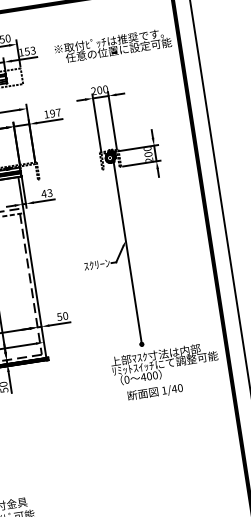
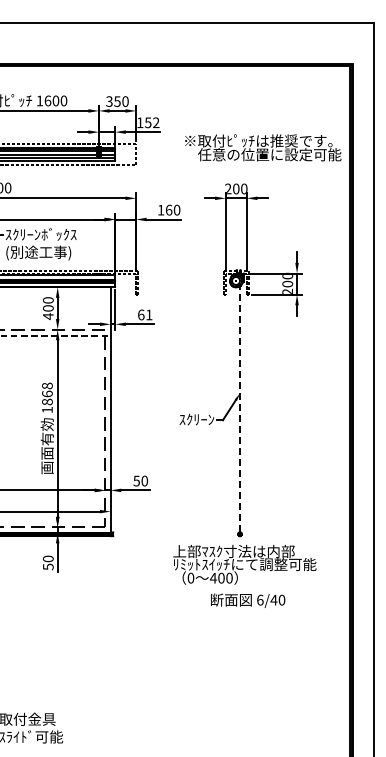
text: (113, 45) -> (263, 147), moved
text: (33, 51) -> (156, 123), 153 -> 152
text: (55, 112) -> (172, 209), 197 -> 160
text: (46, 193) -> (144, 314), 43 -> 61
line: (127, 250) -> (240, 406), solid -> dashed
text: (164, 363) -> (244, 564), moved
text: (164, 390) -> (260, 599), 1/40 -> 6/40

